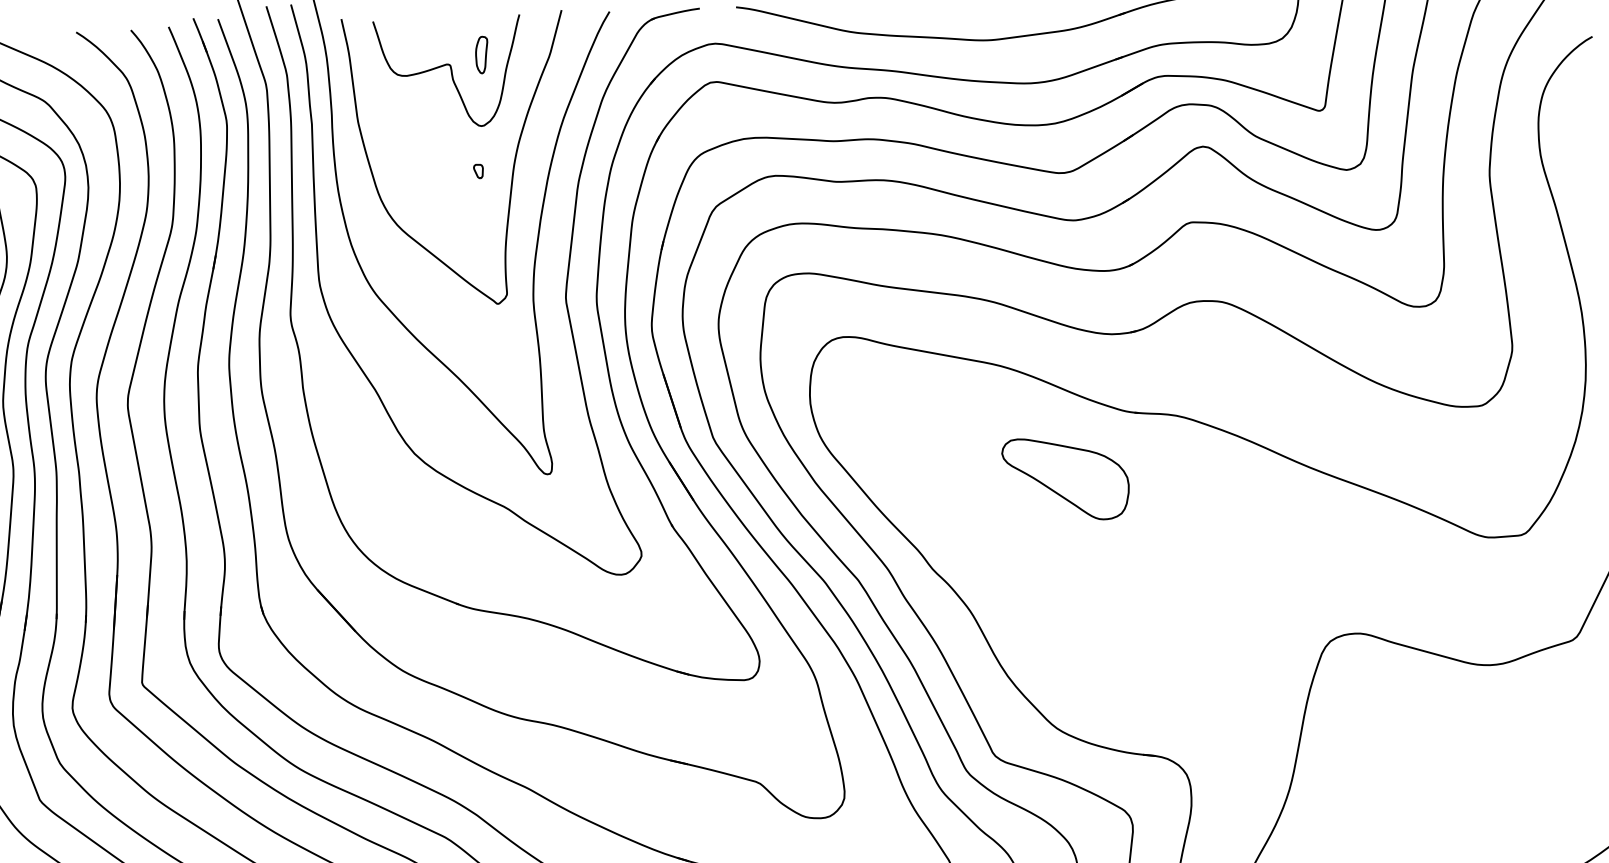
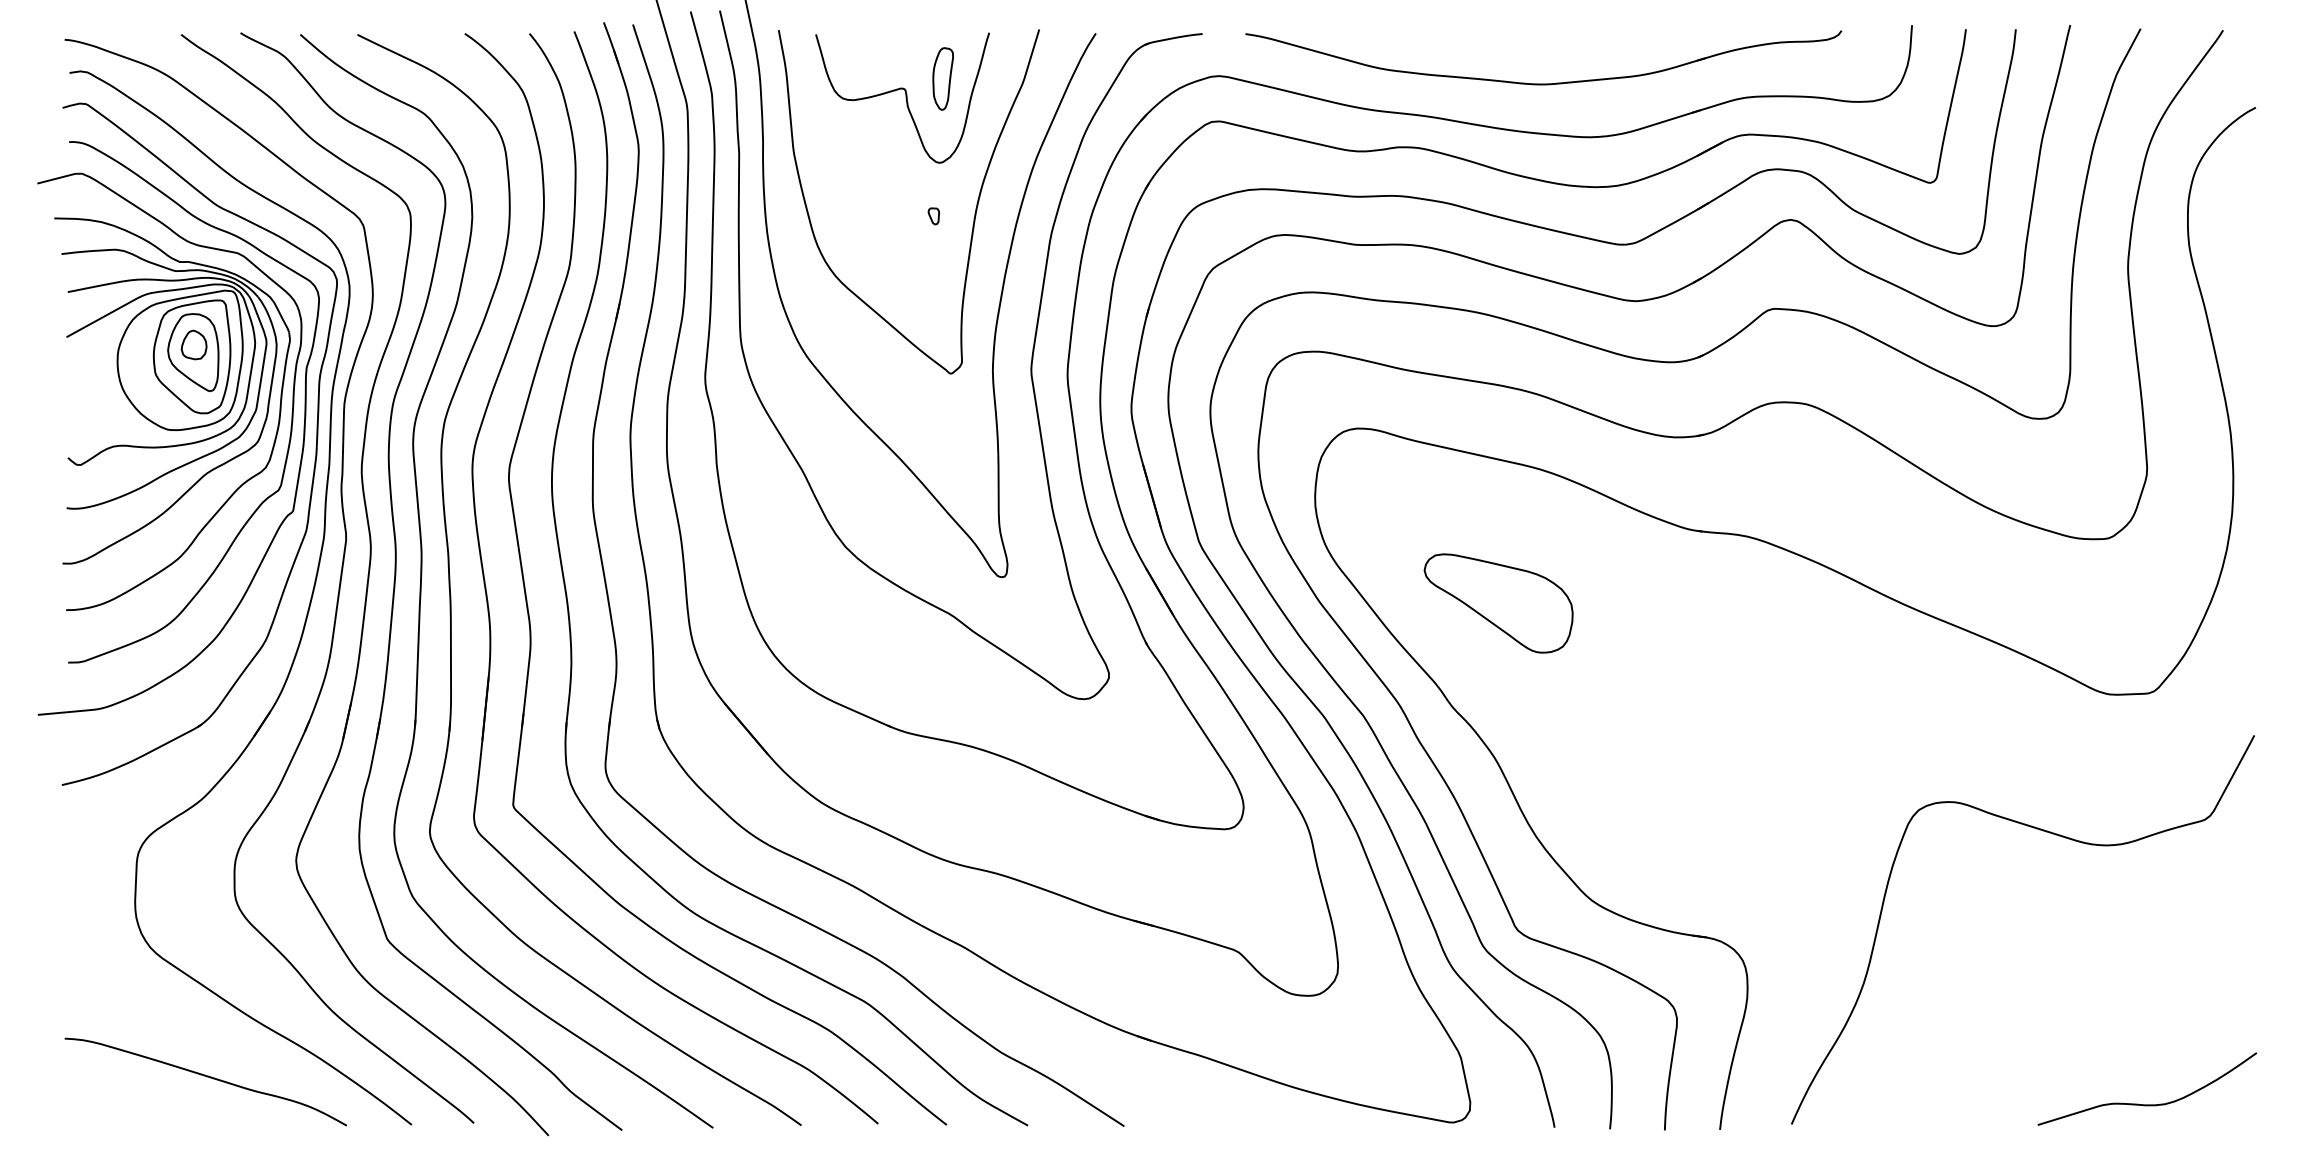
part: (481, 54) -> (942, 78), size x1.43
part: (1065, 479) -> (1498, 603), moved

